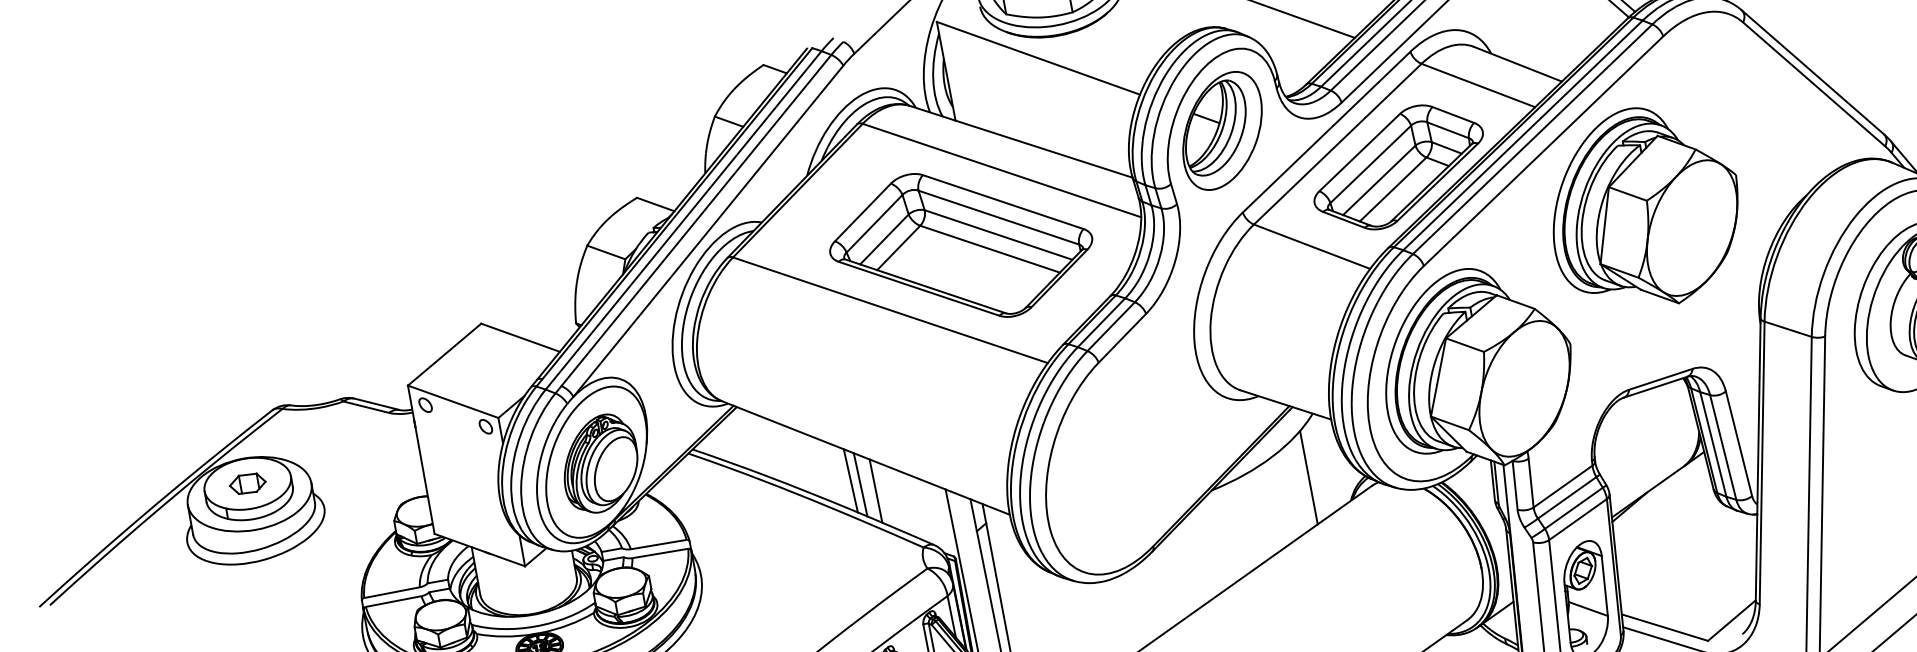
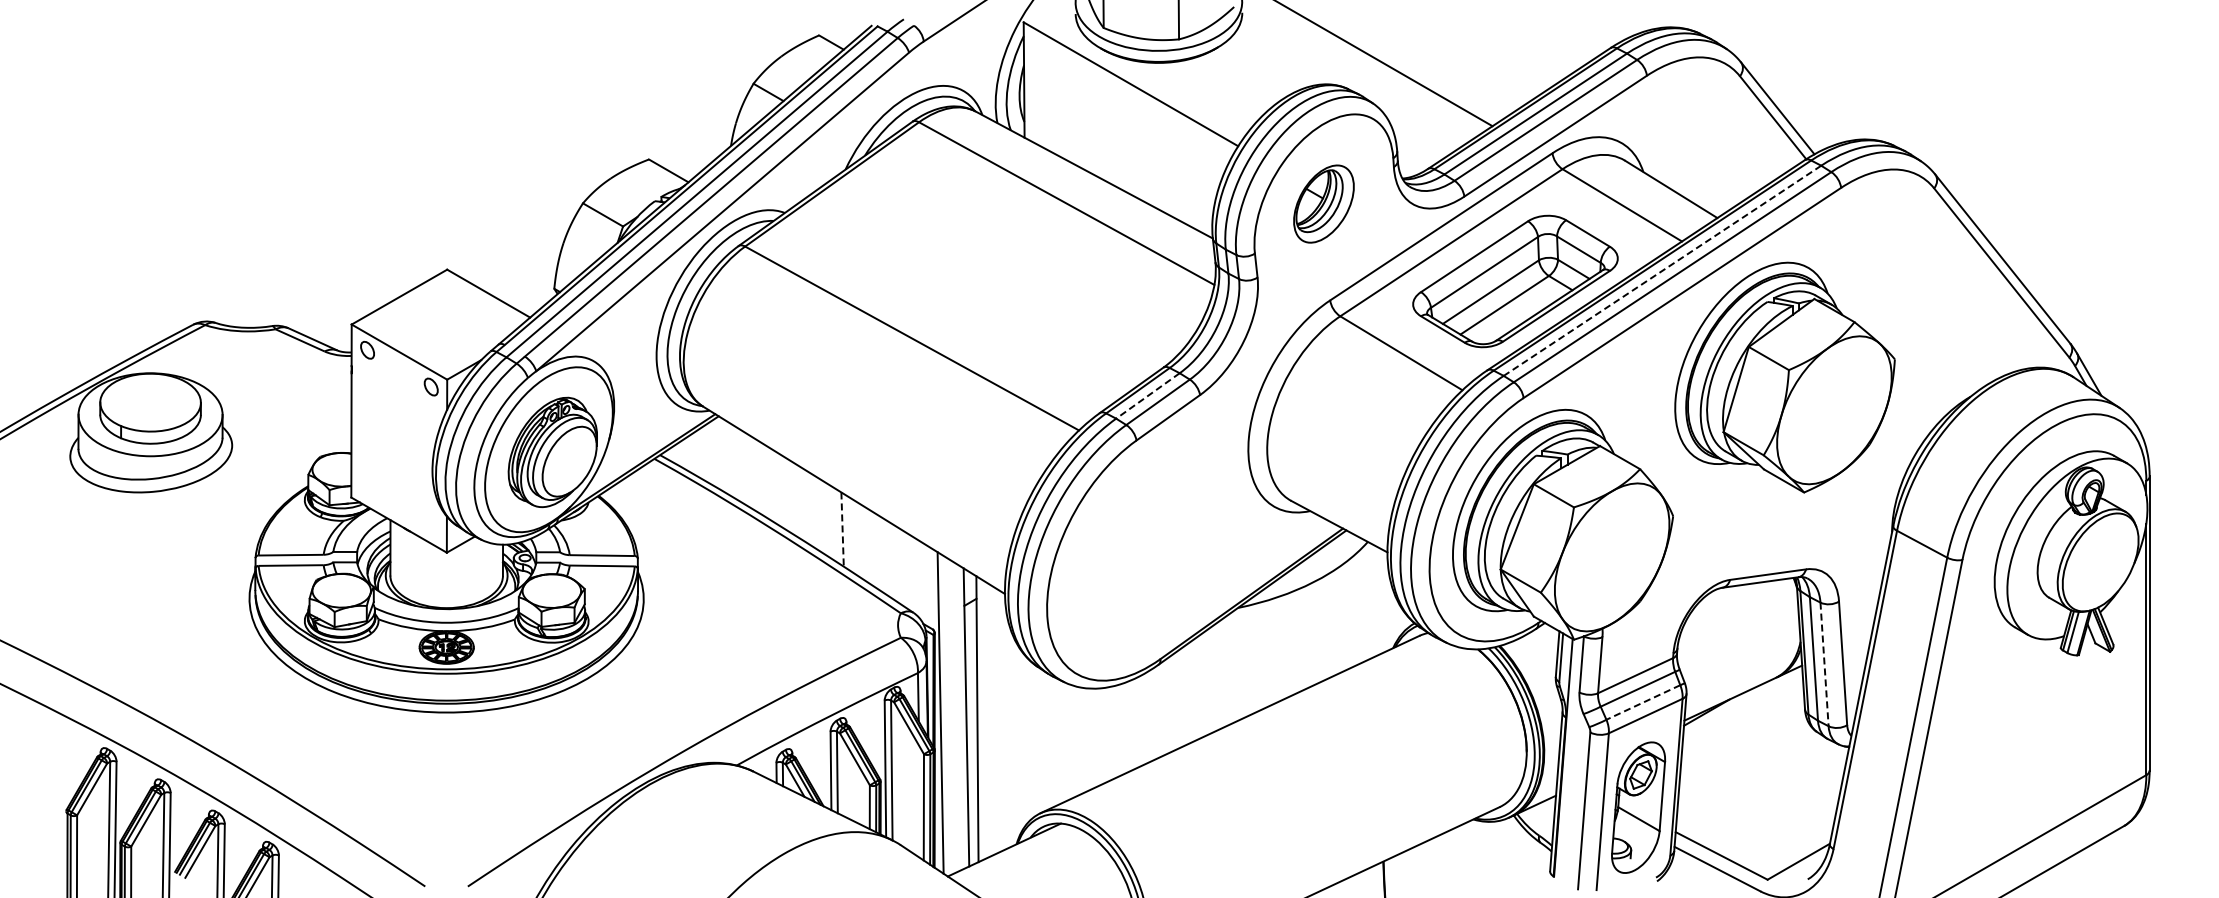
part: (1222, 130) -> (1323, 203), size x0.6
line: (1523, 135) -> (1662, 271), solid -> dashed
part: (961, 245) -> (1005, 279), removed
line: (1101, 323) -> (1147, 396), solid -> dashed
line: (1723, 447) -> (1824, 664), solid -> dashed
line: (1308, 477) -> (1349, 613), removed
line: (850, 480) -> (831, 522), removed
part: (247, 483) -> (150, 402), removed
line: (860, 485) -> (842, 530), solid -> dashed
line: (875, 490) -> (858, 539), removed
line: (1574, 508) -> (1643, 702), solid -> dashed

